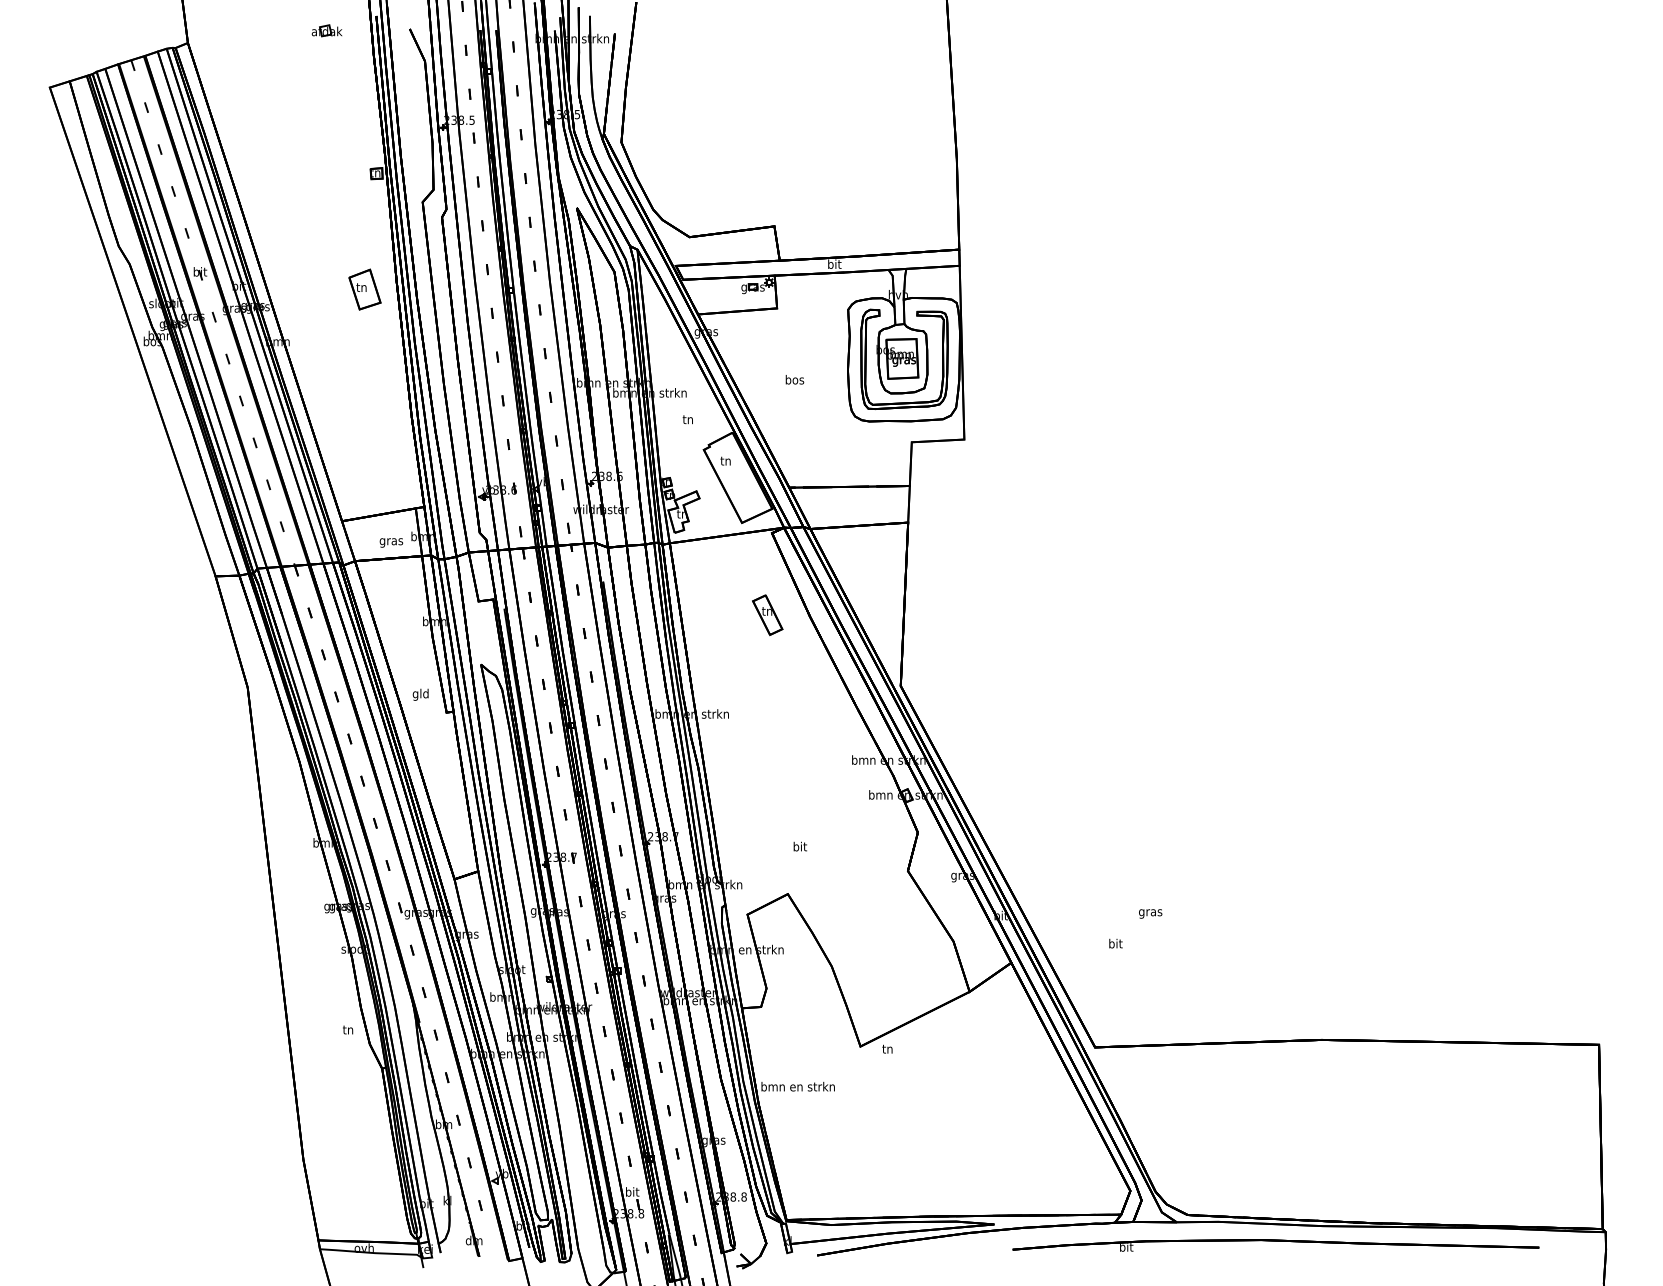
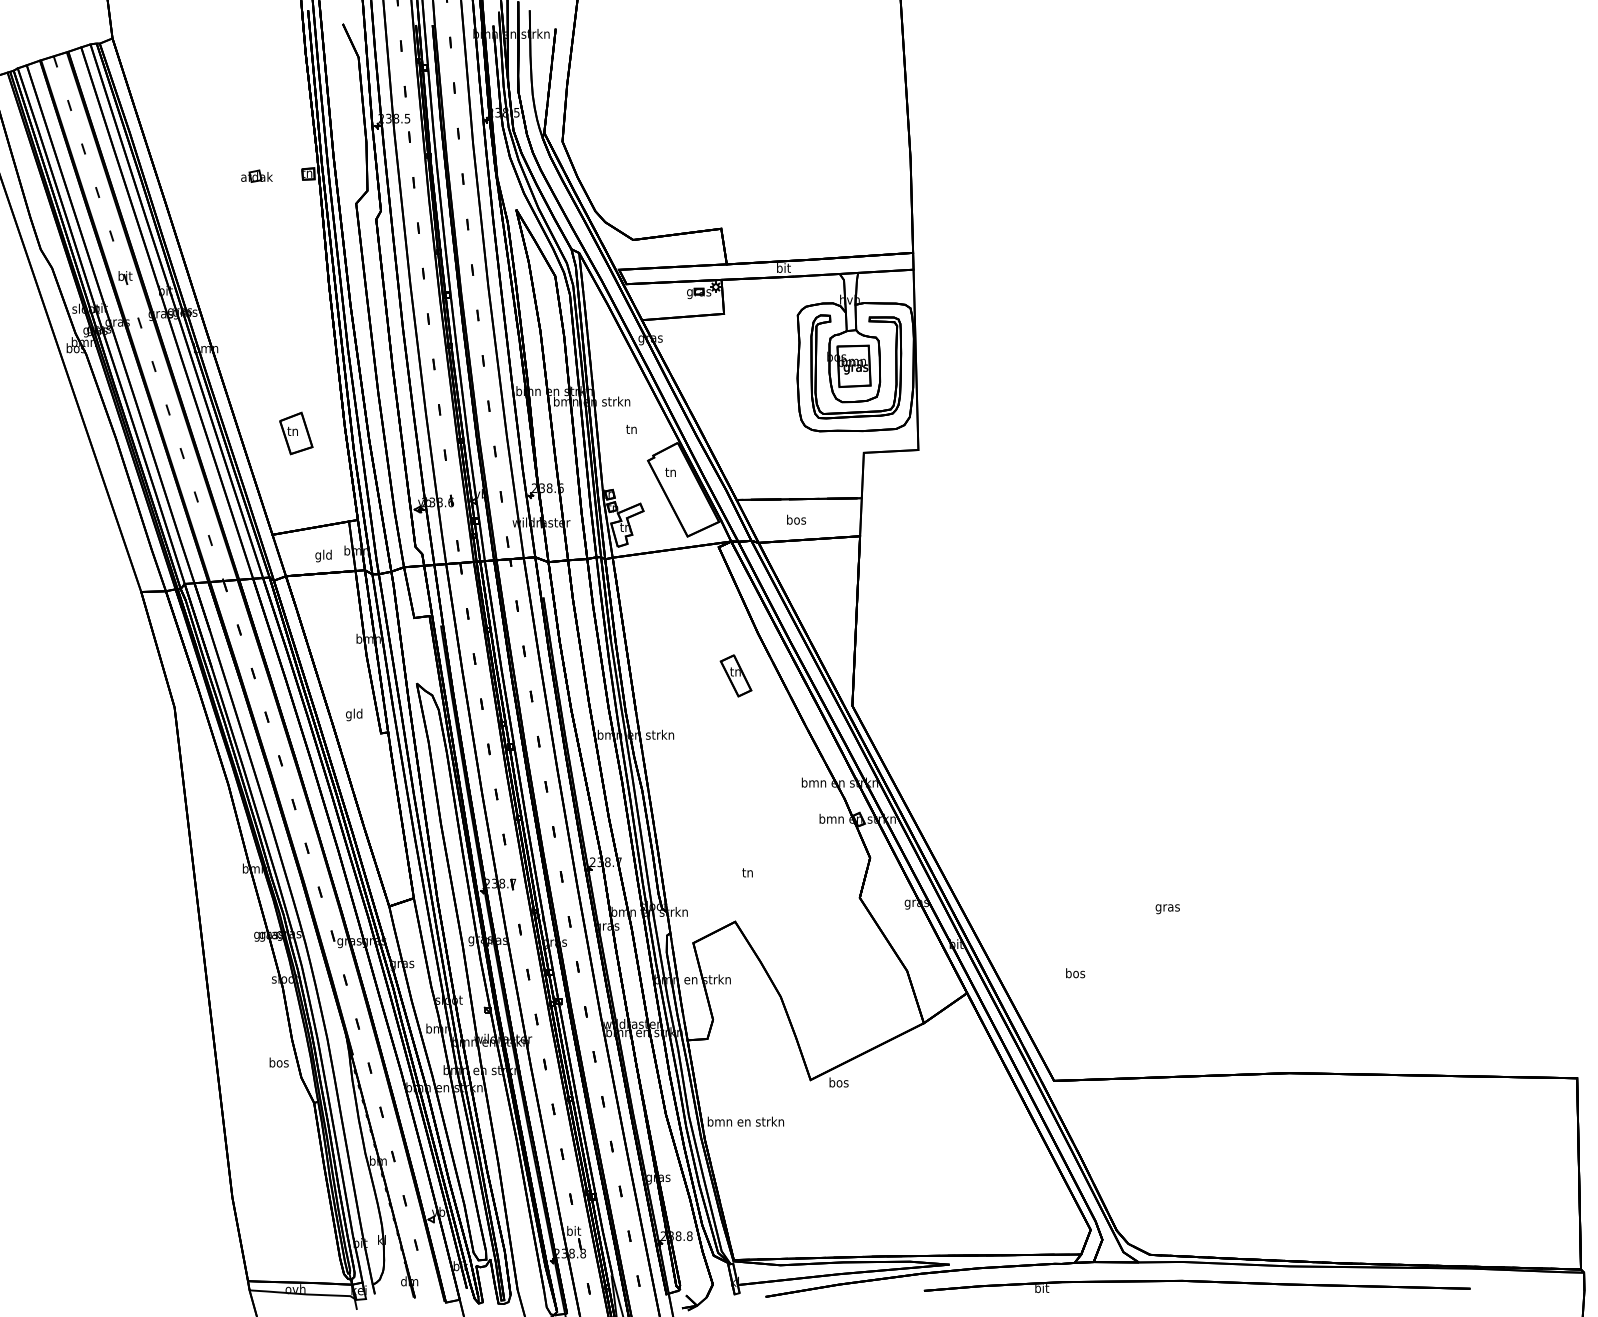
part: (326, 30) -> (256, 175), moved
part: (364, 289) -> (295, 433), moved
text: (794, 379) -> (796, 519), moved
text: (391, 541) -> (323, 555), gras -> gld
part: (767, 615) -> (735, 676), moved
text: (800, 846) -> (748, 872), bit -> tn
text: (1150, 913) -> (1167, 908), moved
text: (1115, 943) -> (1075, 973), bit -> bos
text: (348, 1029) -> (279, 1062), tn -> bos
text: (887, 1048) -> (838, 1082), tn -> bos
part: (1275, 1245) -> (1196, 1286), moved

